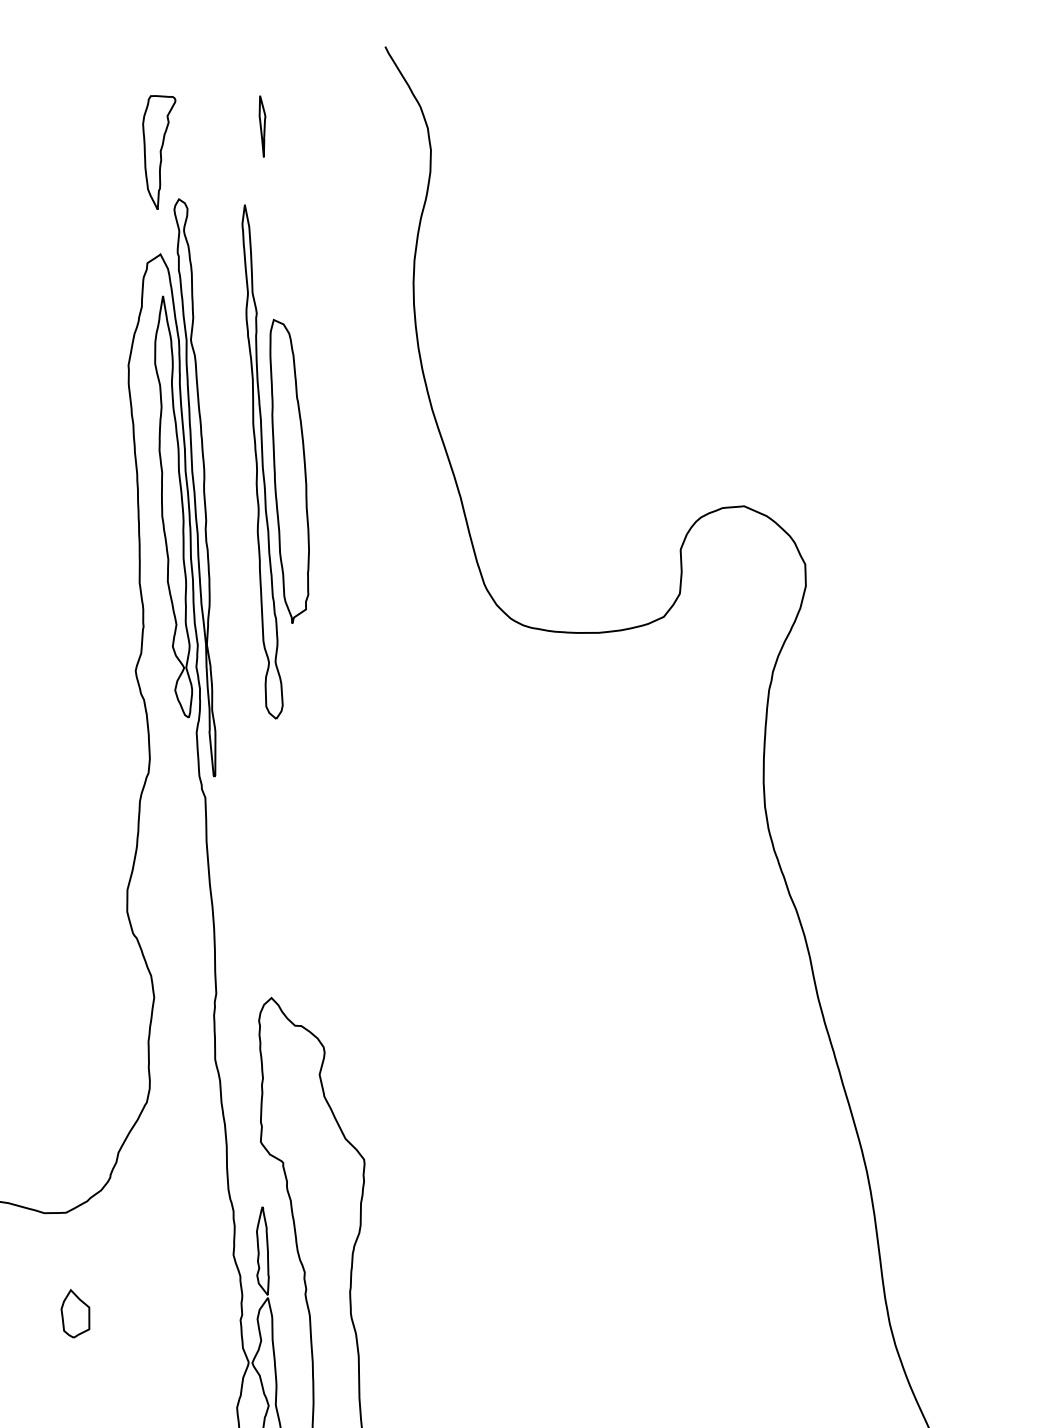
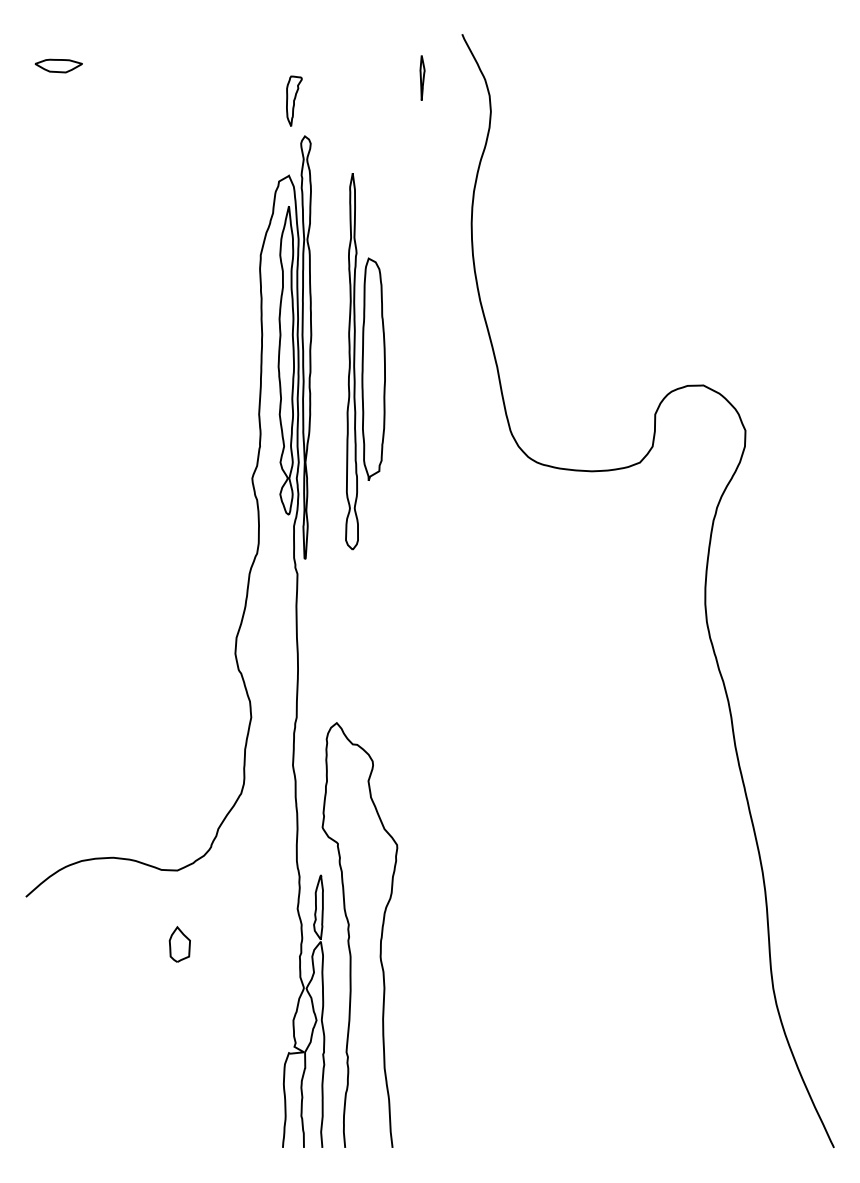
part: (262, 125) -> (422, 77), moved
part: (161, 152) -> (294, 101), size x0.6
part: (277, 460) -> (365, 361), moved

